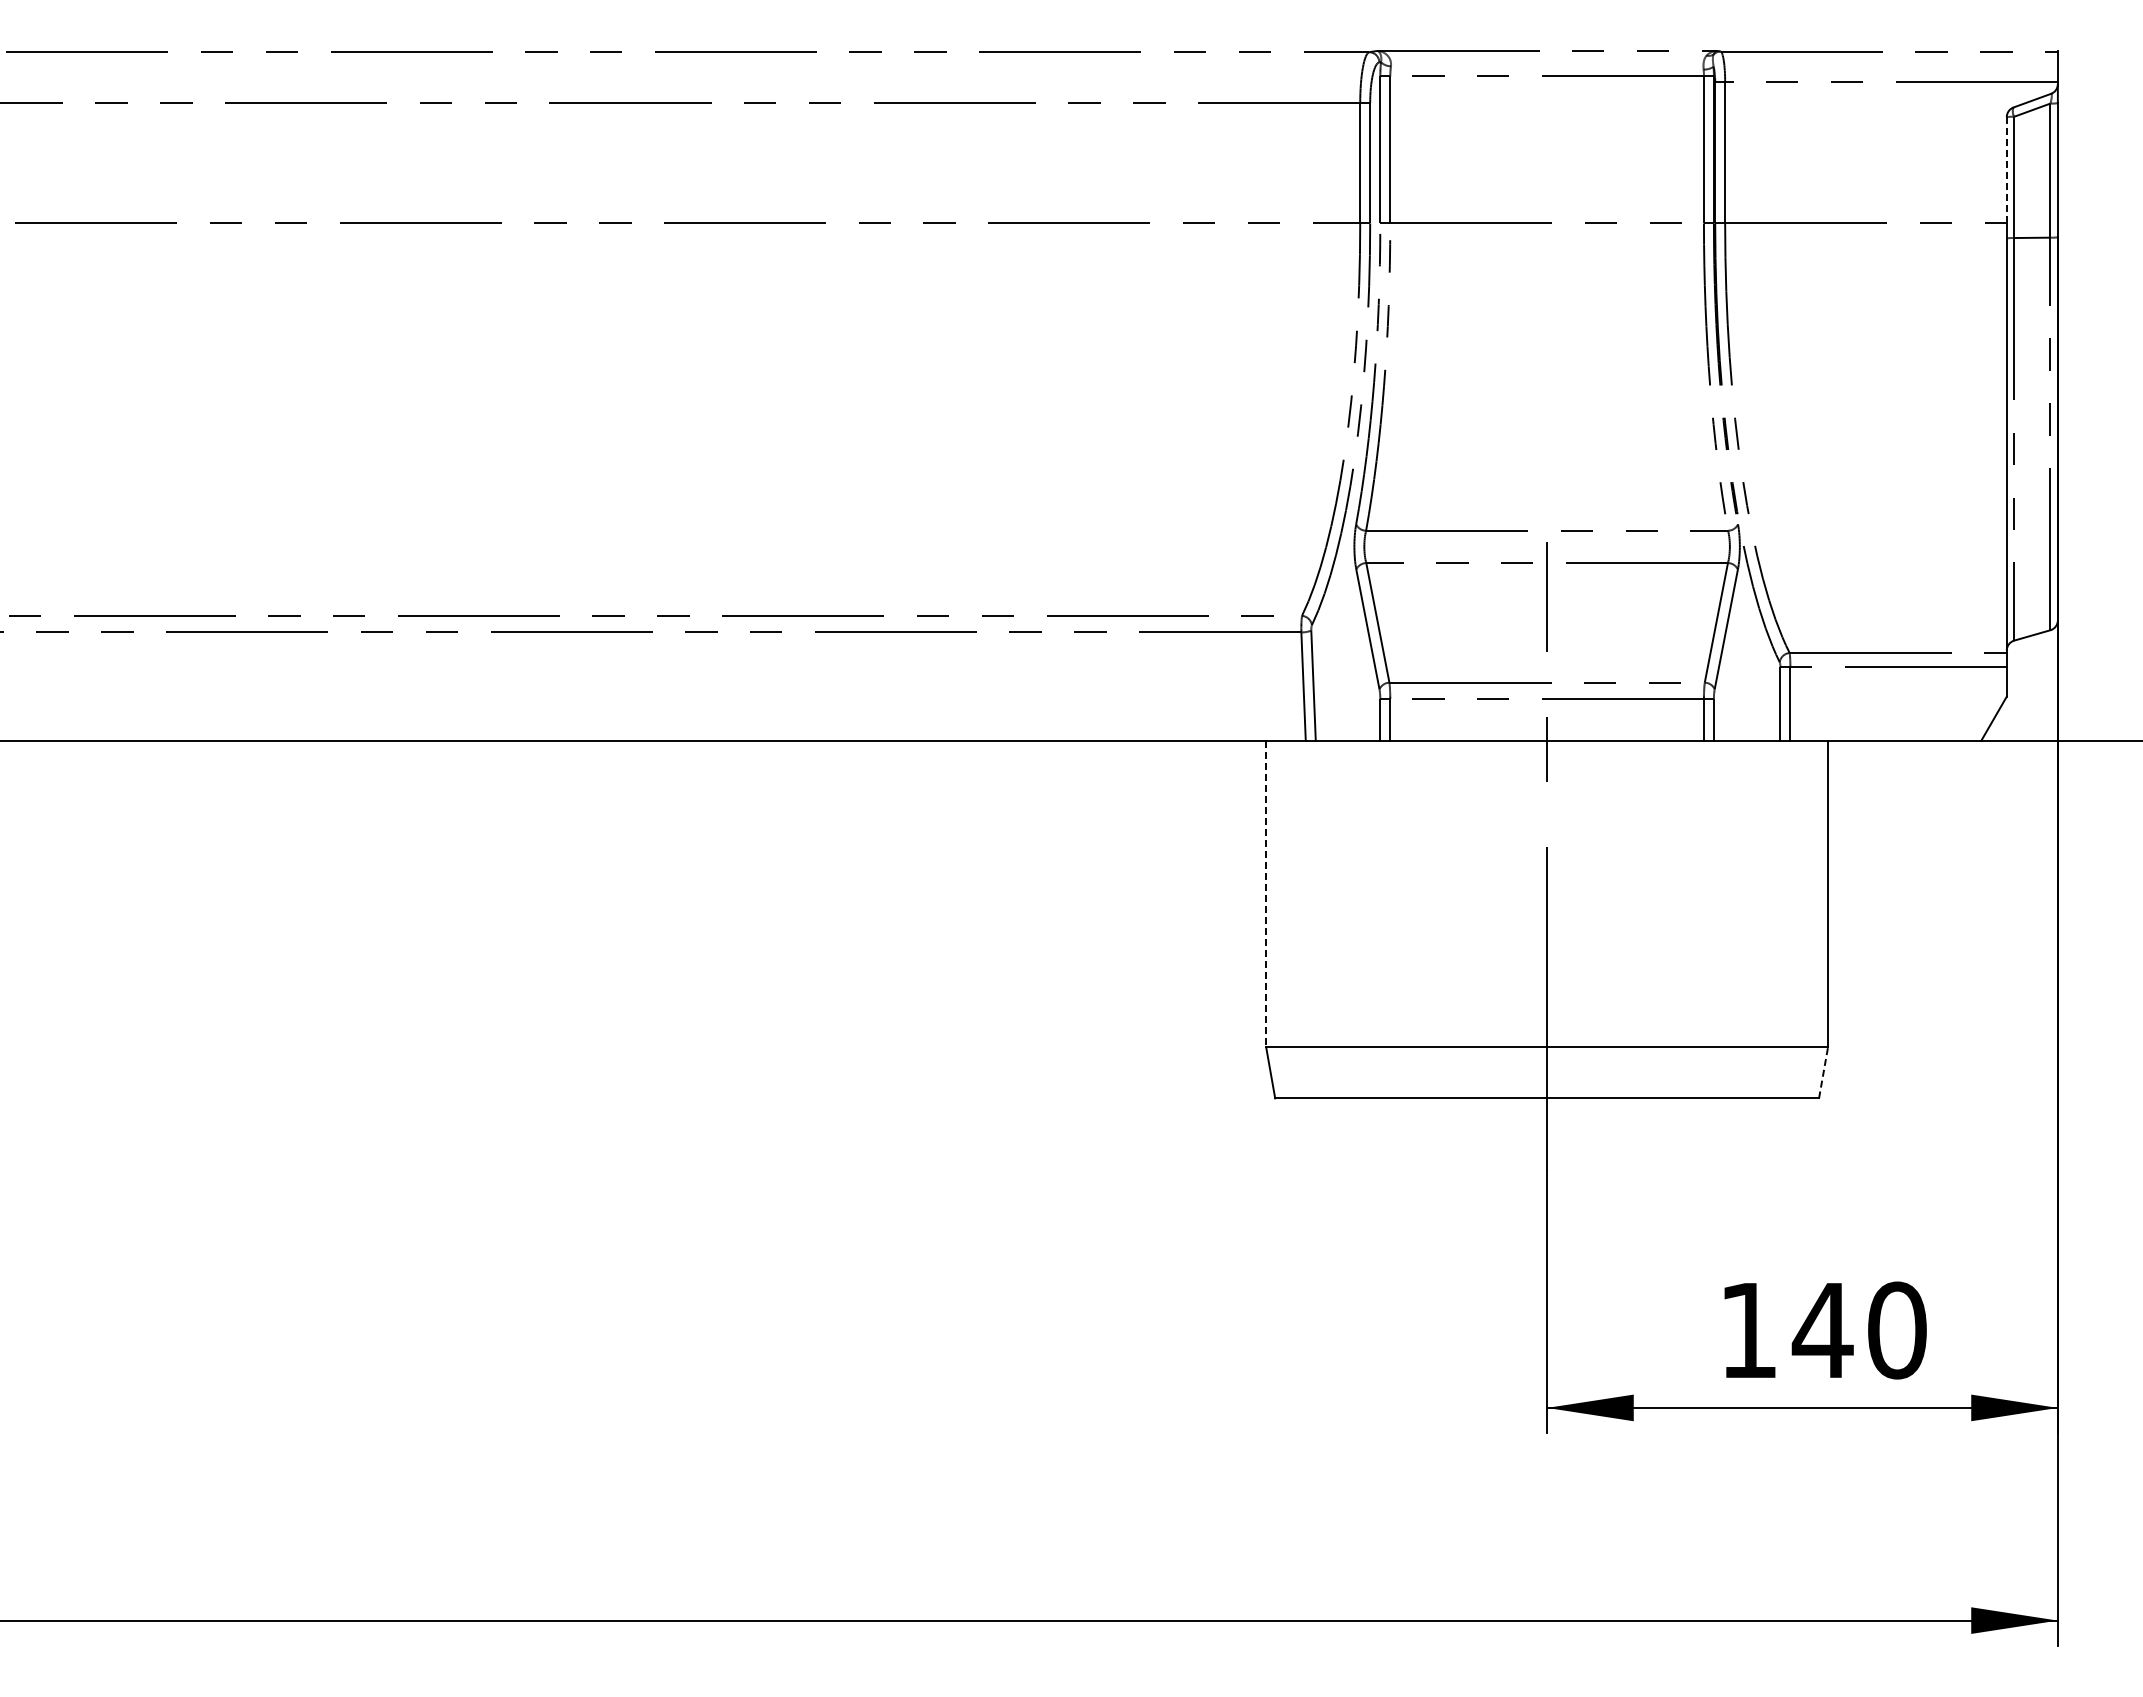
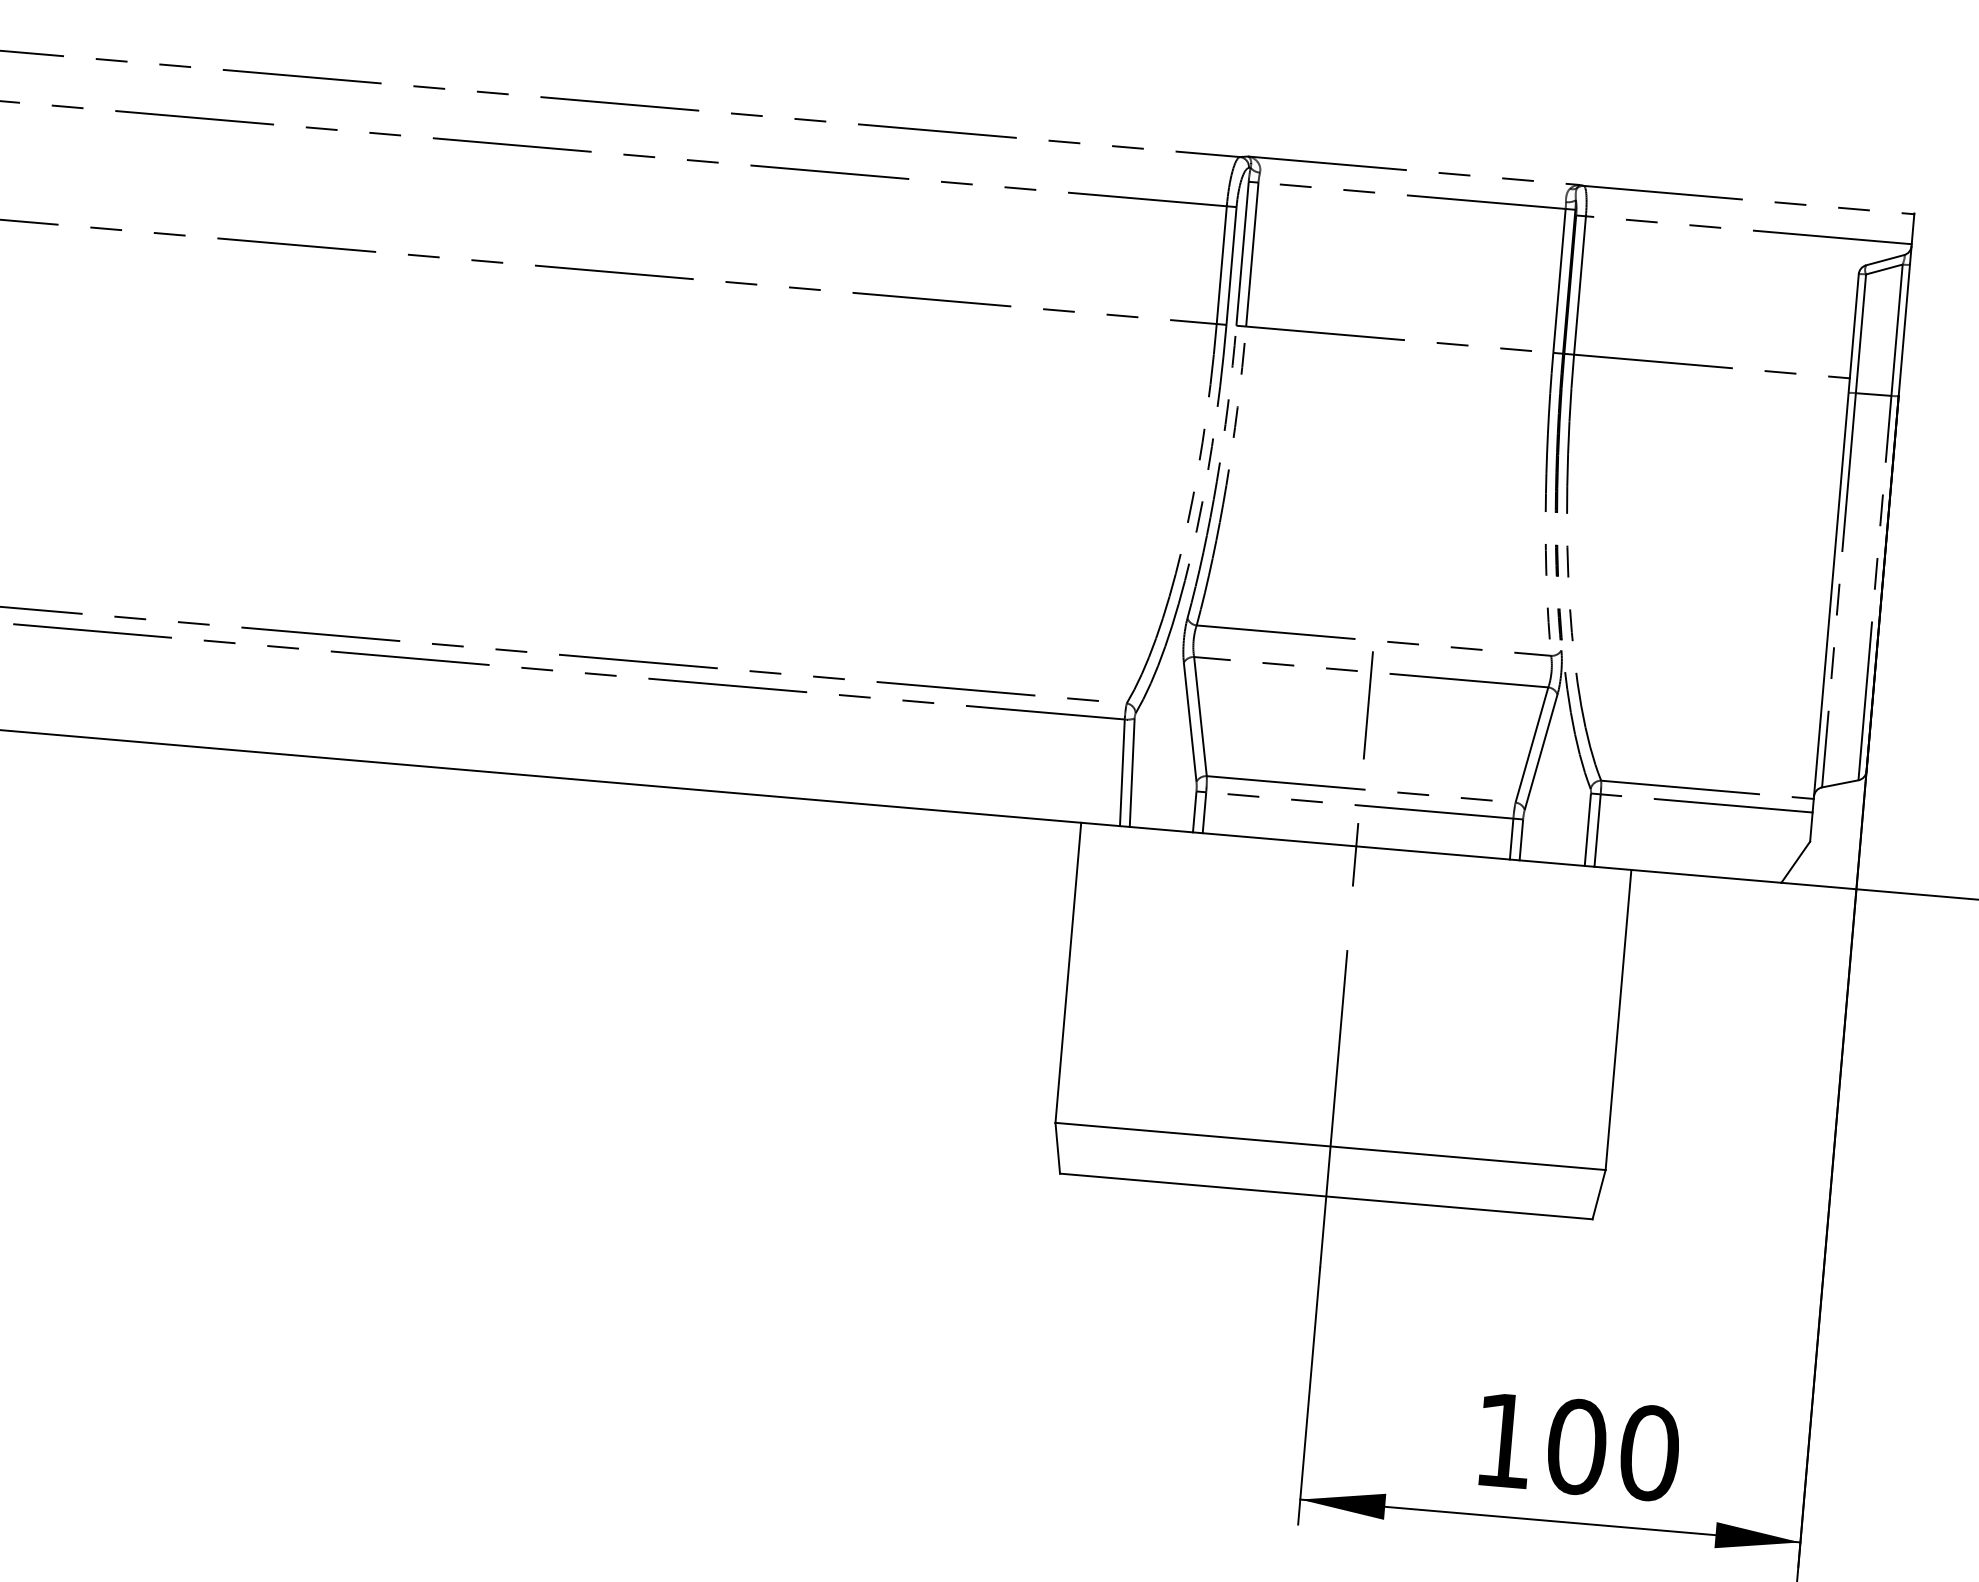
line: (2006, 169) -> (1854, 325), dashed -> solid
line: (1266, 894) -> (1068, 973), dashed -> solid
line: (1823, 1072) -> (1599, 1194), dashed -> solid
text: (1822, 1330) -> (1576, 1446), 140 -> 100

